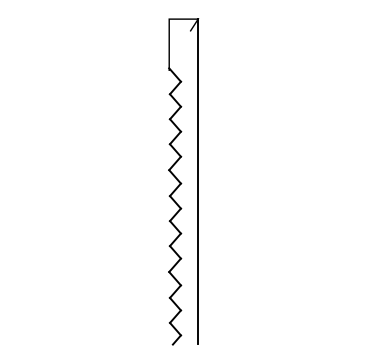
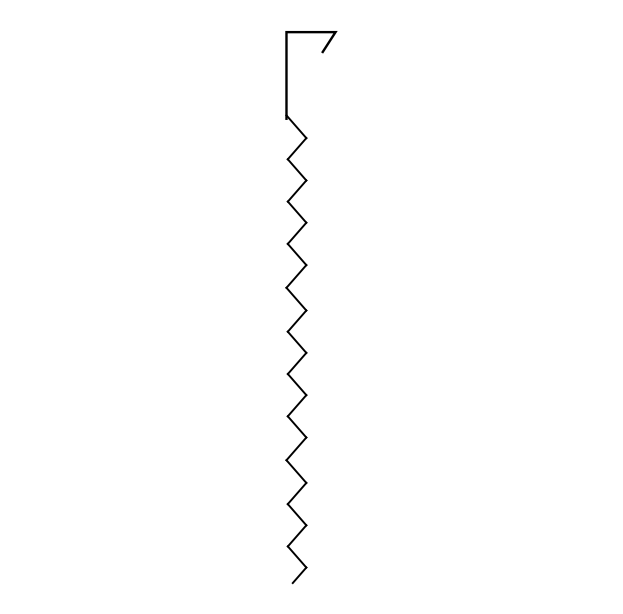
line: (198, 181) -> (336, 307), removed

